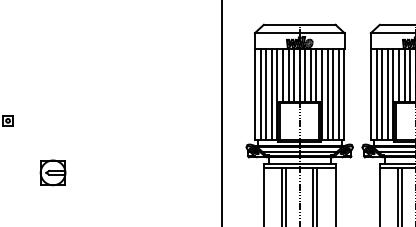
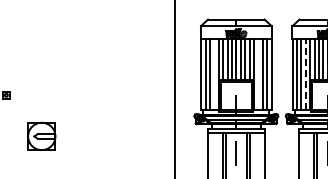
line: (272, 94) -> (214, 74), removed
line: (327, 94) -> (258, 74), removed
line: (387, 94) -> (305, 74), solid -> dashed
part: (52, 171) -> (41, 135), size x1.4

